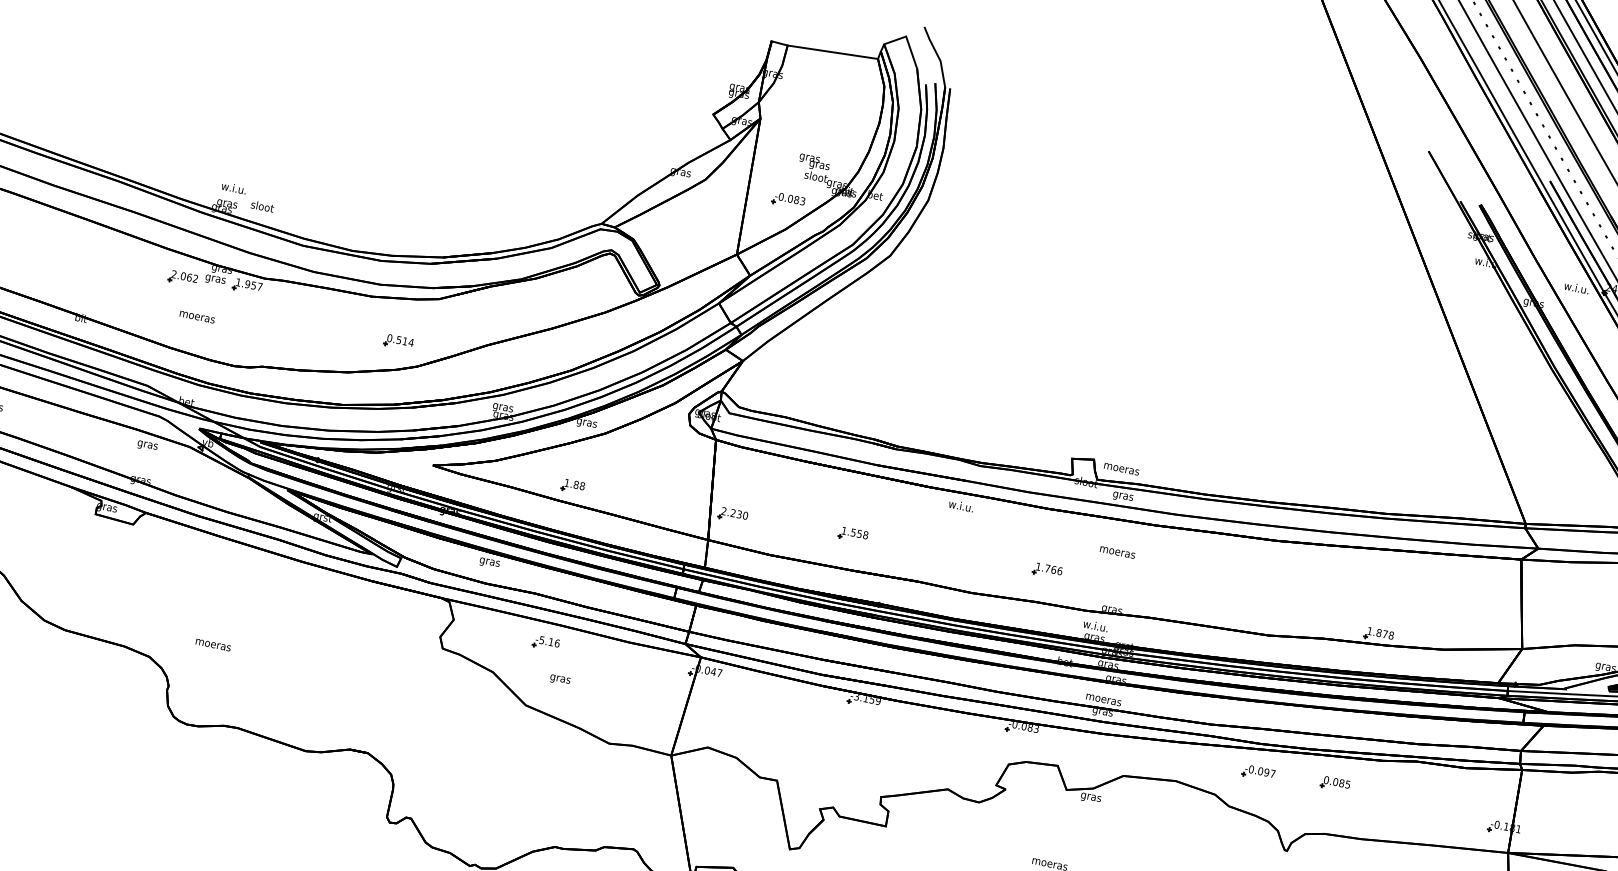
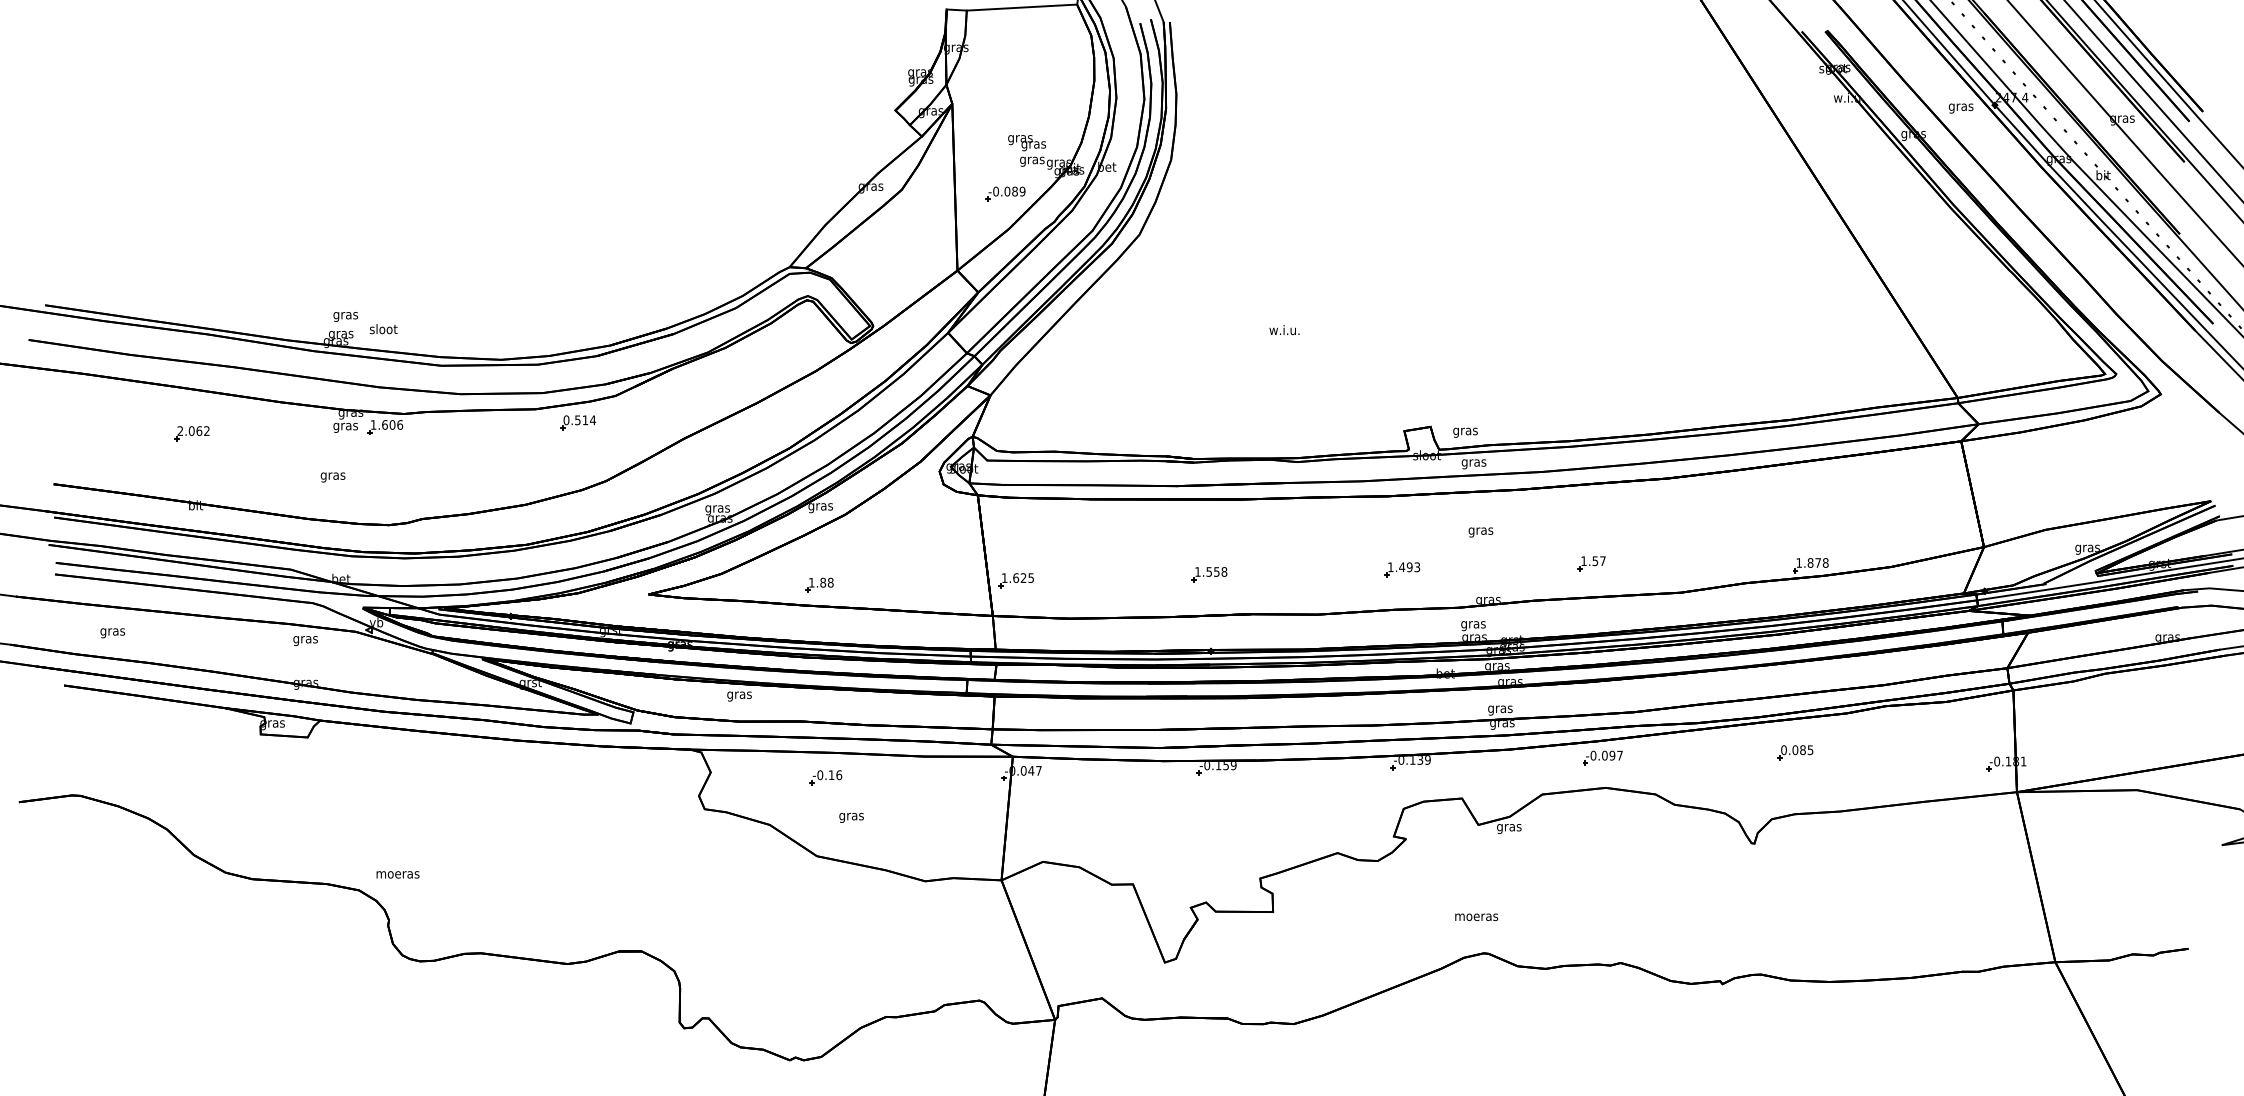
text: (815, 177) -> (1032, 160), sloot -> gras
text: (233, 189) -> (345, 315), w.i.u. -> gras
text: (802, 201) -> (1022, 191), -0.083 -> -0.089
part: (182, 278) -> (191, 433), moved
text: (253, 285) -> (392, 424), 1.957 -> 1.606
text: (1576, 288) -> (1960, 106), w.i.u. -> gras
text: (196, 318) -> (332, 477), moeras -> gras
part: (399, 342) -> (578, 422), moved
text: (1121, 470) -> (1465, 432), moeras -> gras
text: (961, 506) -> (1284, 330), moved
text: (734, 513) -> (1017, 578), 2.230 -> 1.625
part: (853, 534) -> (1209, 574), moved
text: (1116, 553) -> (1480, 532), moeras -> gras
text: (1053, 570) -> (1409, 567), 1.766 -> 1.493
part: (1201, 597) -> (1591, 563), added
text: (1095, 626) -> (1473, 624), w.i.u. -> gras
text: (542, 640) -> (820, 775), -5.16 -> -0.16
text: (212, 644) -> (397, 874), moved
text: (856, 697) -> (1207, 766), -3.159 -> -0.159
text: (1103, 700) -> (1500, 710), moeras -> gras
text: (1029, 727) -> (1419, 760), -0.083 -> -0.139
part: (1258, 772) -> (1602, 757), moved

